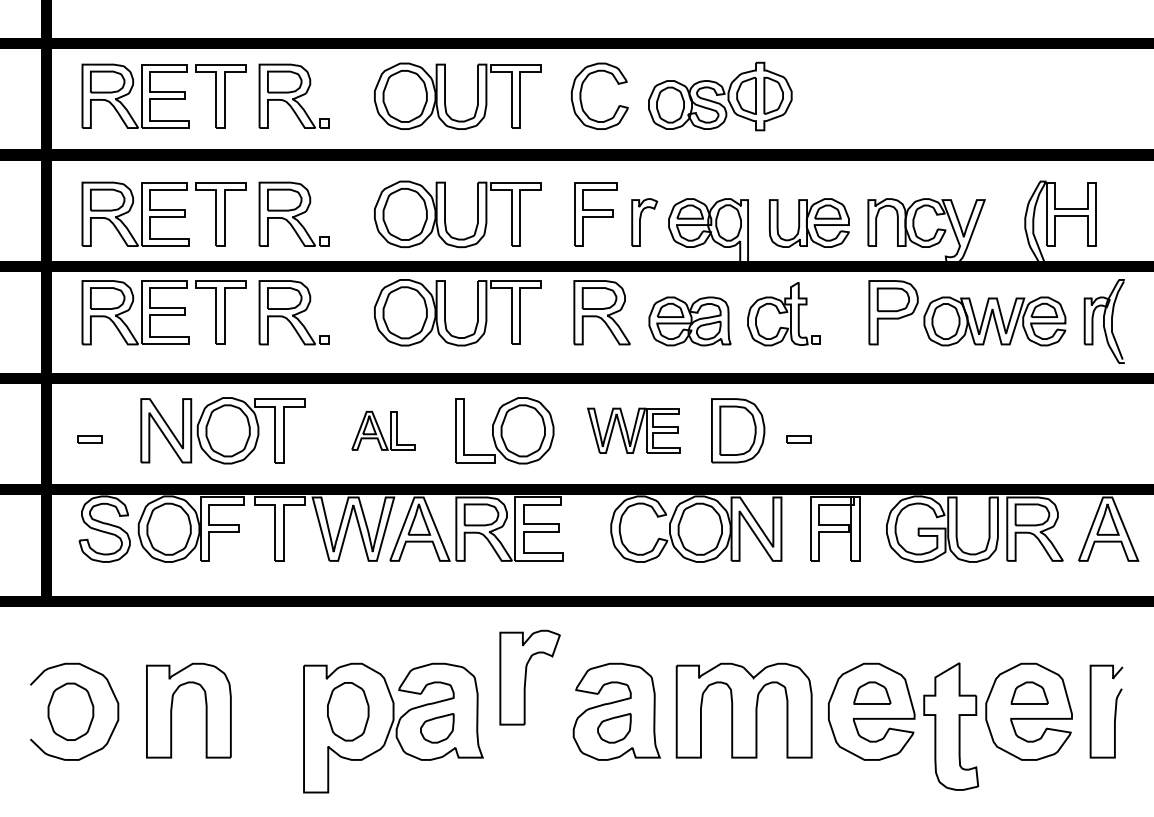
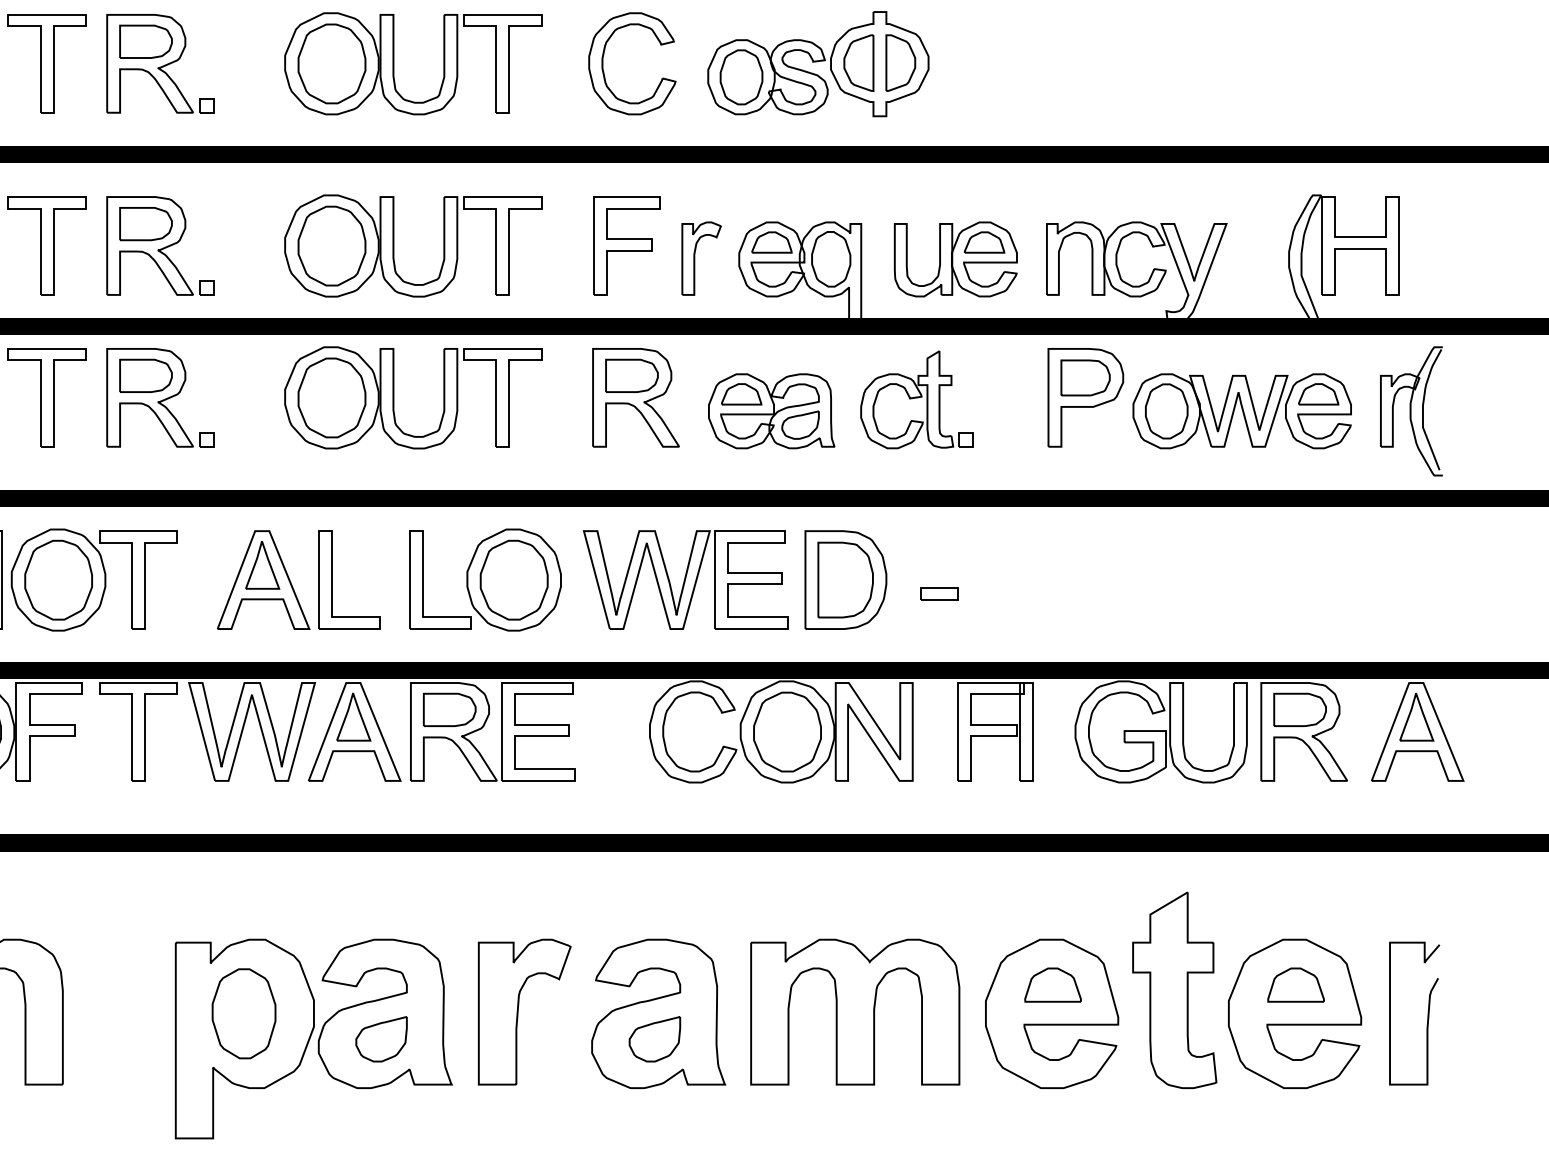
part: (383, 430) -> (298, 579), size x1.67
part: (633, 430) -> (684, 579), size x1.43
part: (529, 677) -> (523, 1011), moved
part: (951, 726) -> (1175, 990), moved

